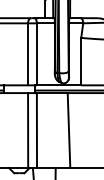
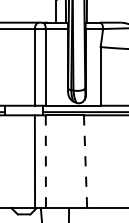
line: (36, 131) -> (45, 162), solid -> dashed
line: (69, 131) -> (86, 162), solid -> dashed

